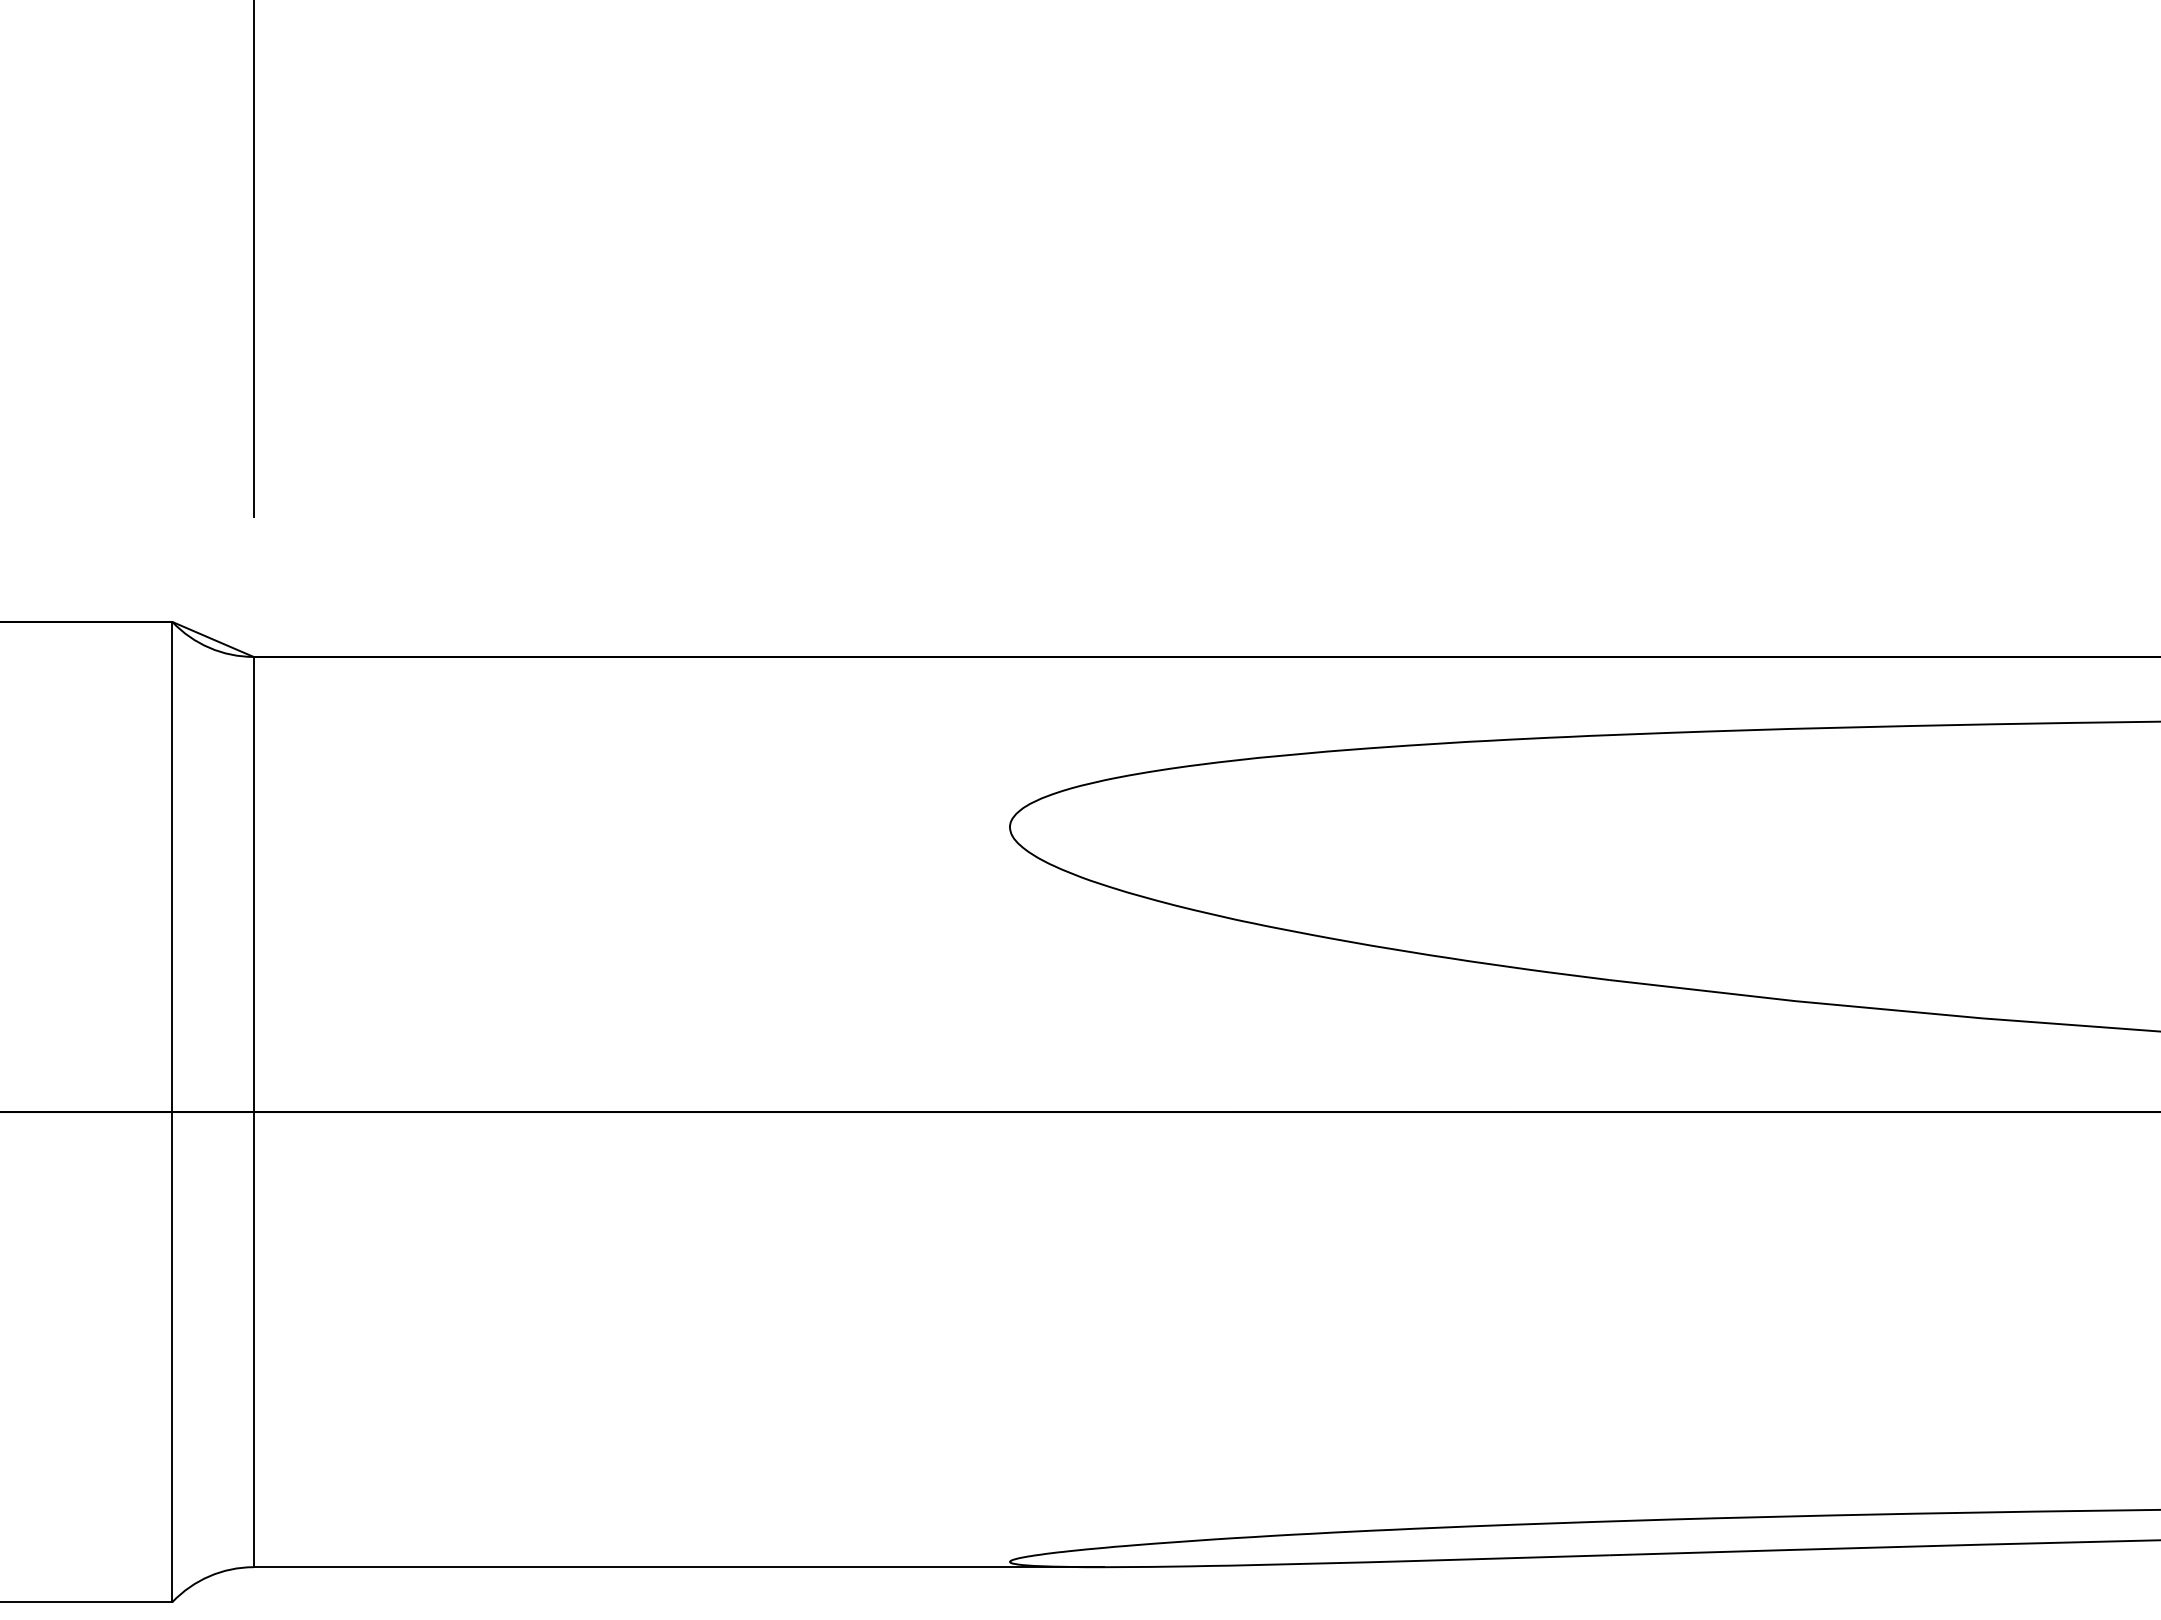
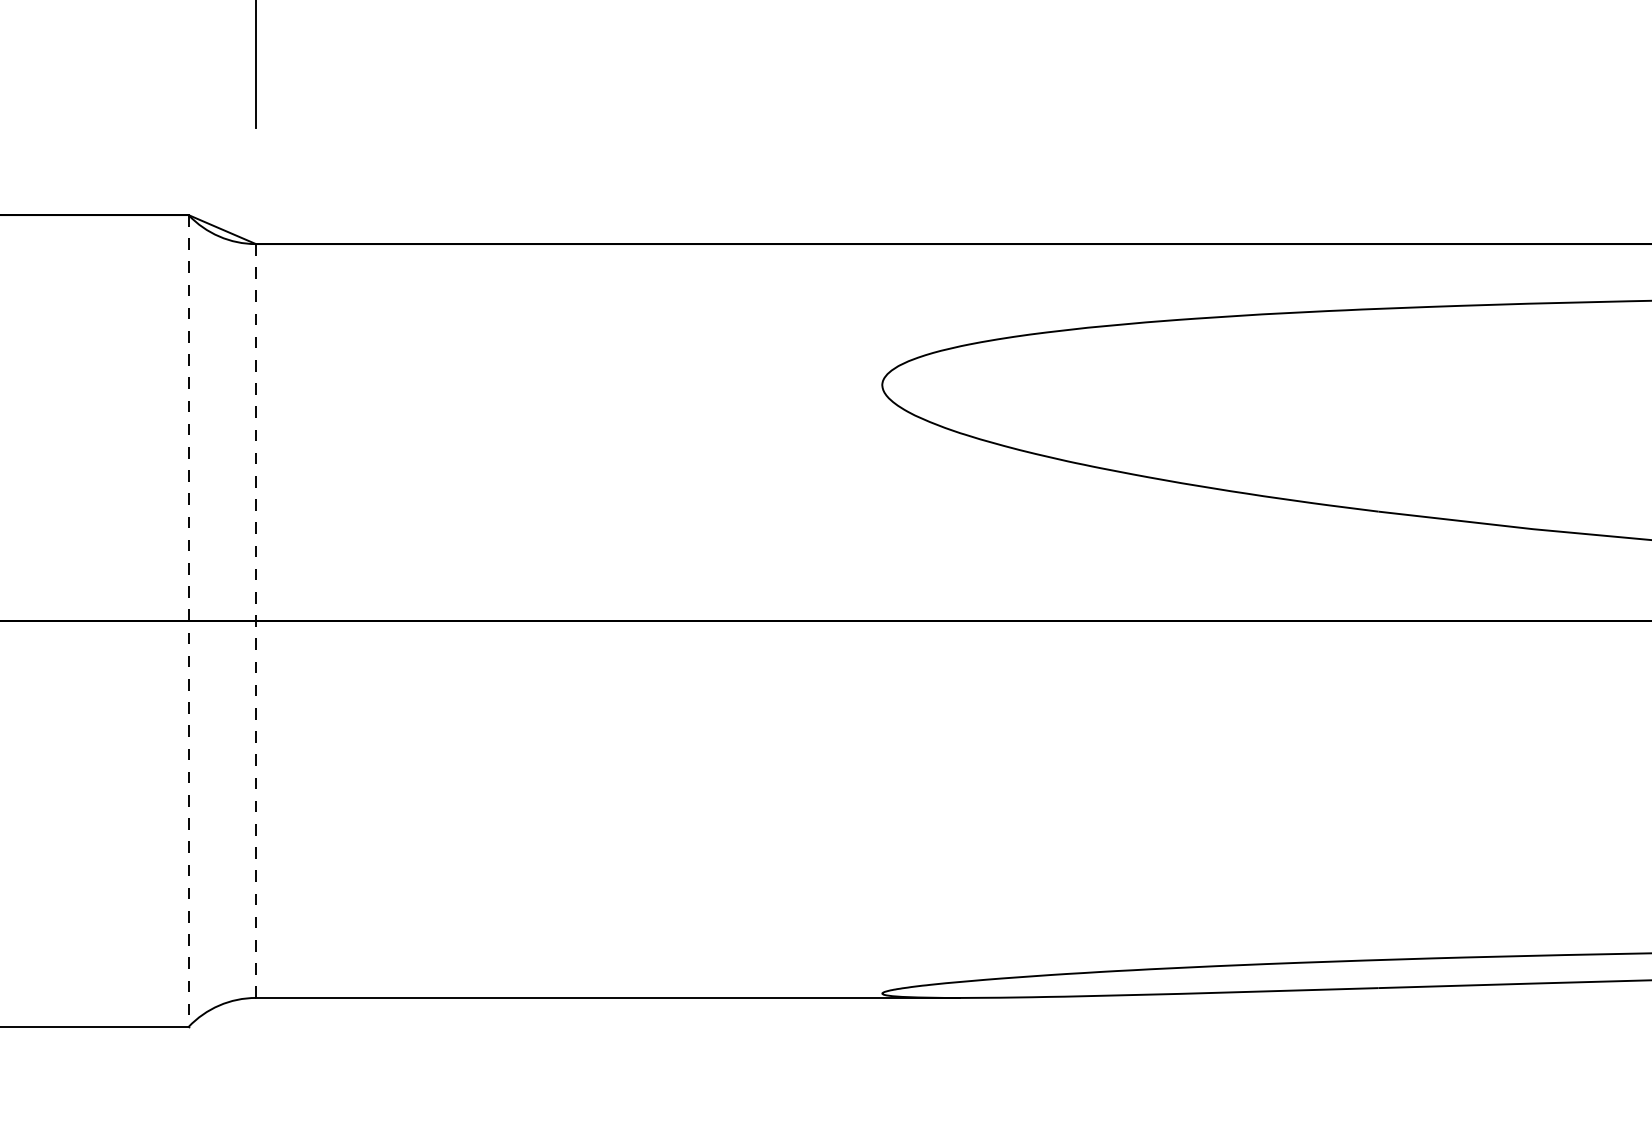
line: (172, 1112) -> (188, 621), solid -> dashed
line: (253, 1112) -> (255, 621), solid -> dashed

